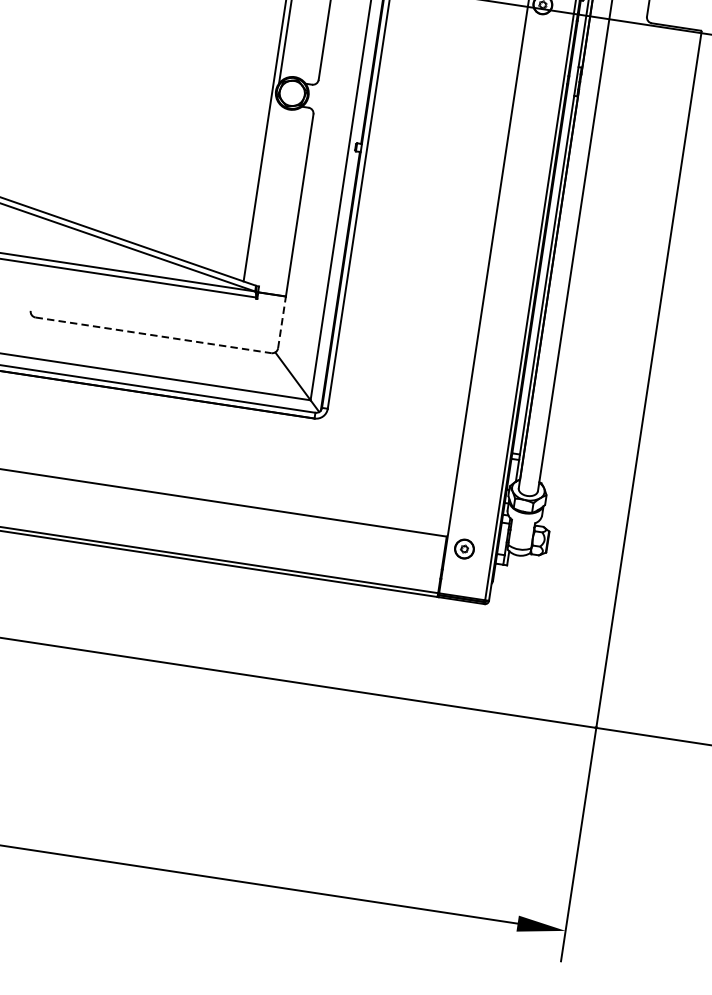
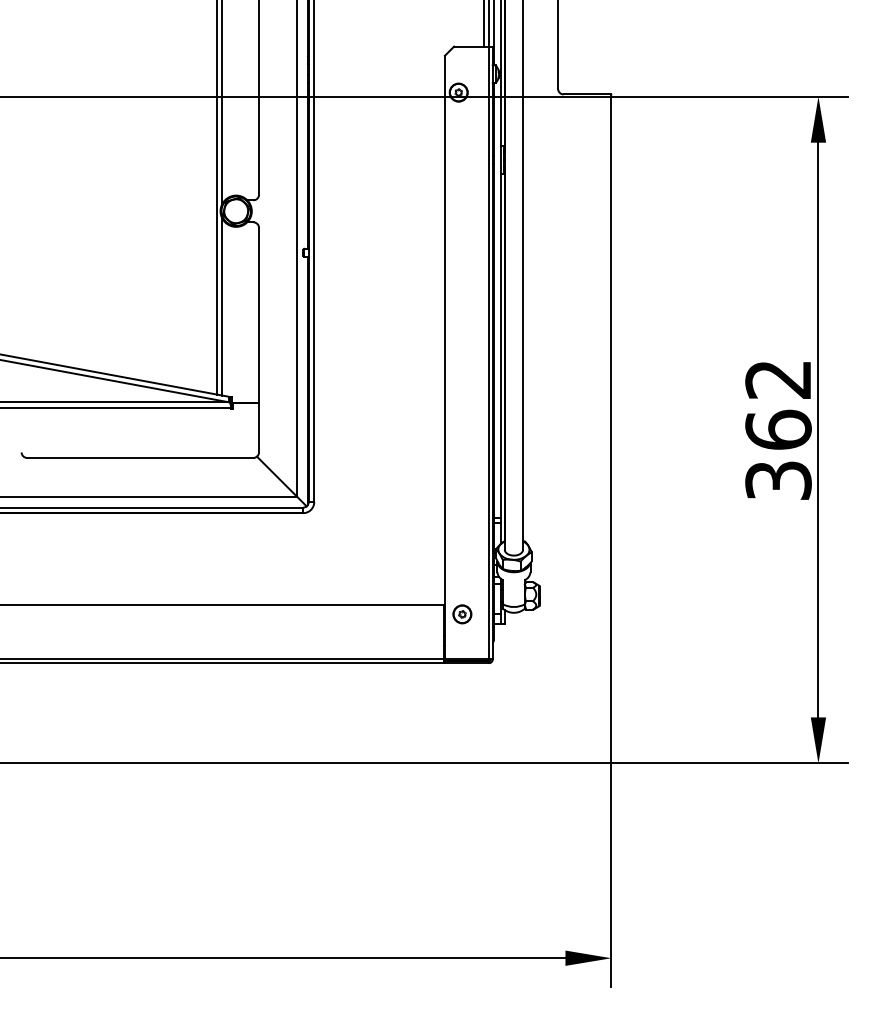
line: (263, 190) -> (222, 306), added
line: (282, 322) -> (259, 427), dashed -> solid
line: (153, 334) -> (140, 457), dashed -> solid

